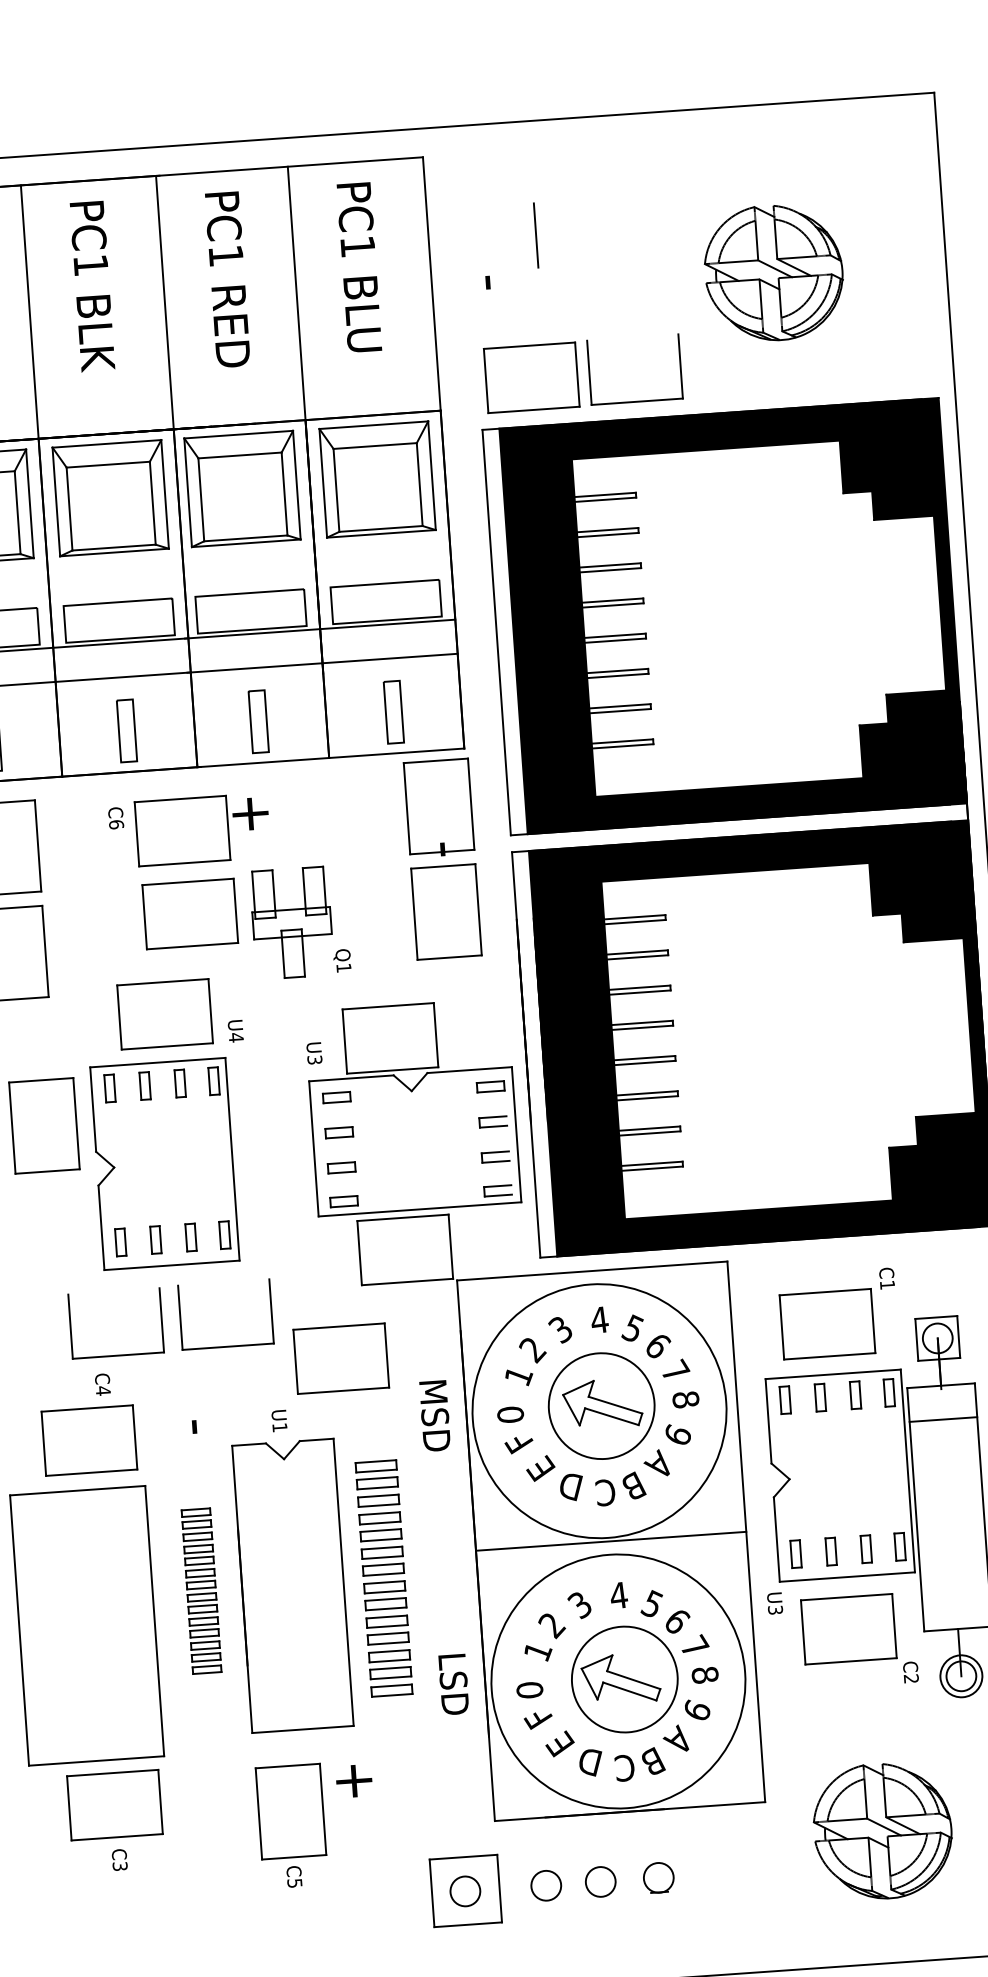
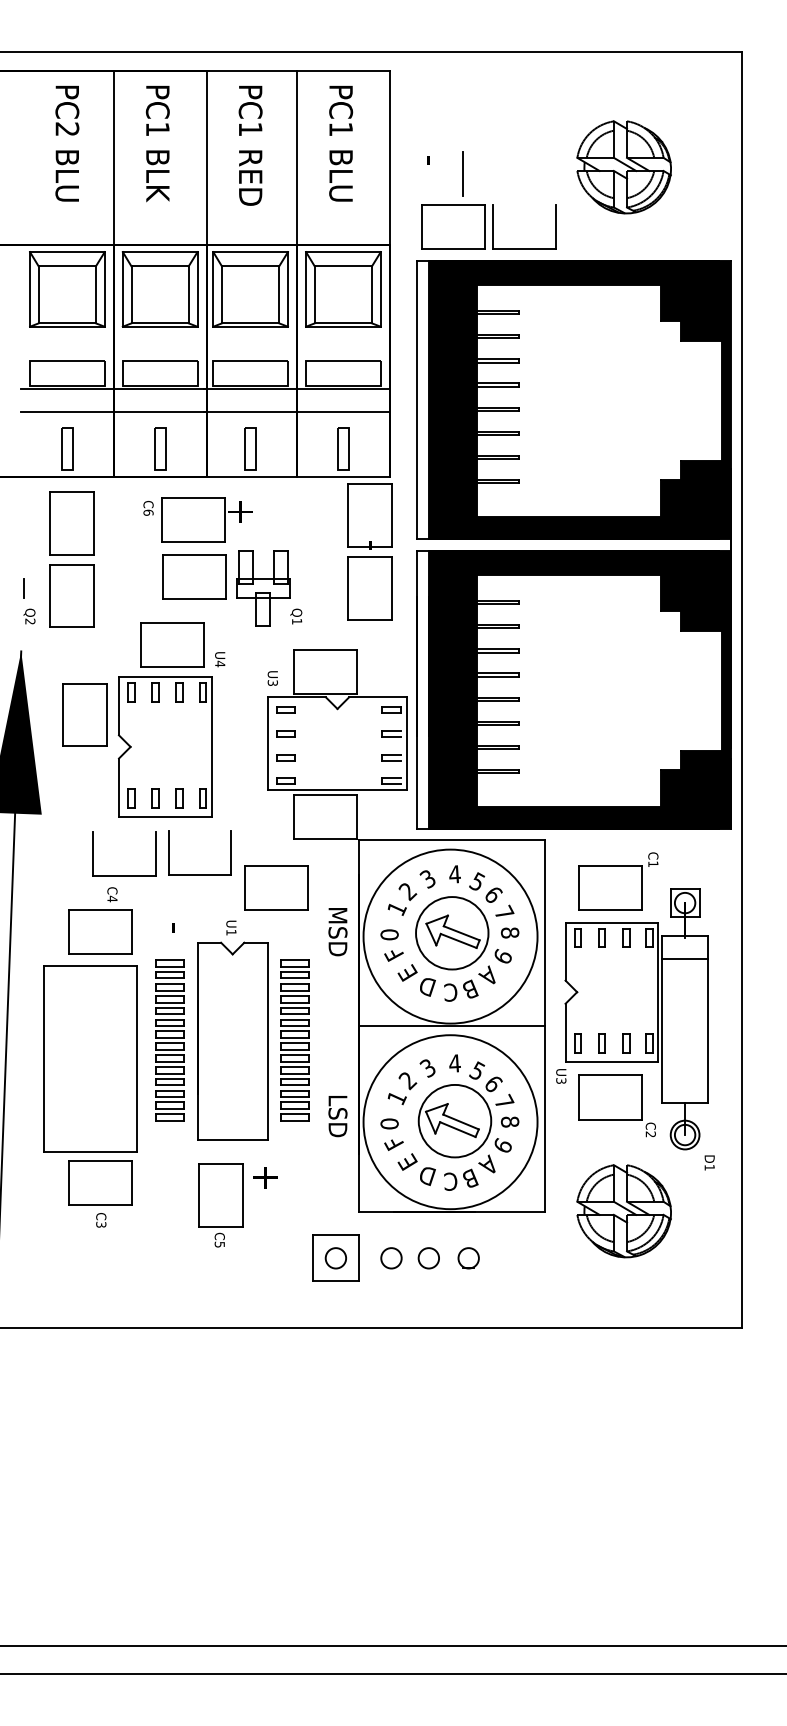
line: (534, 234) -> (462, 173), moved
part: (200, 1591) -> (169, 1040), size x1.43
part: (882, 1831) -> (623, 1211), moved

